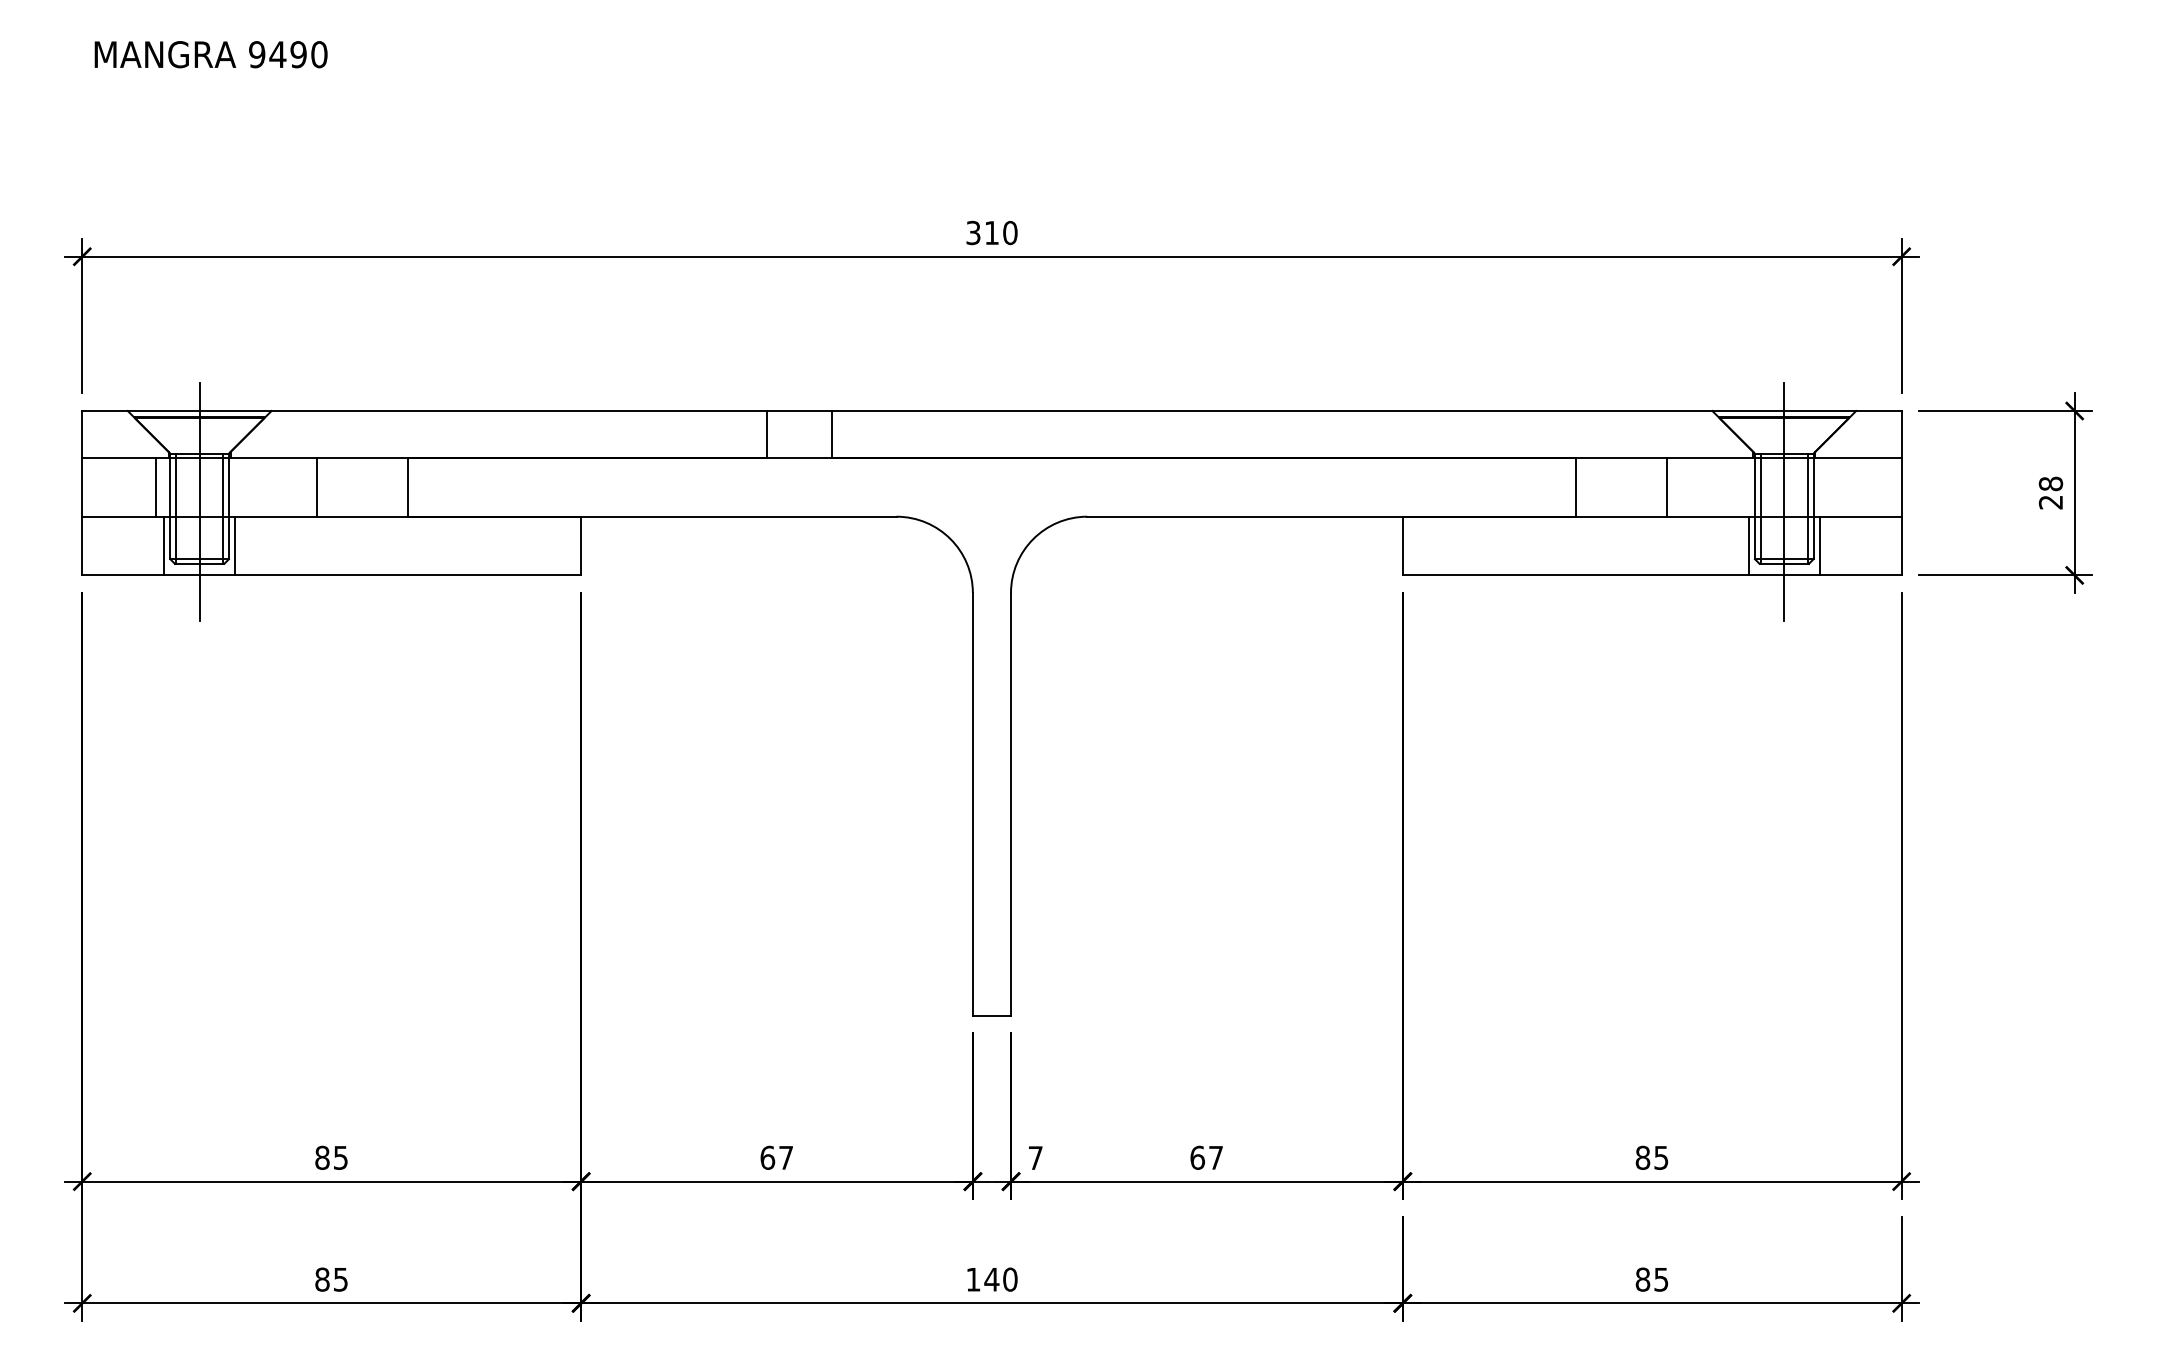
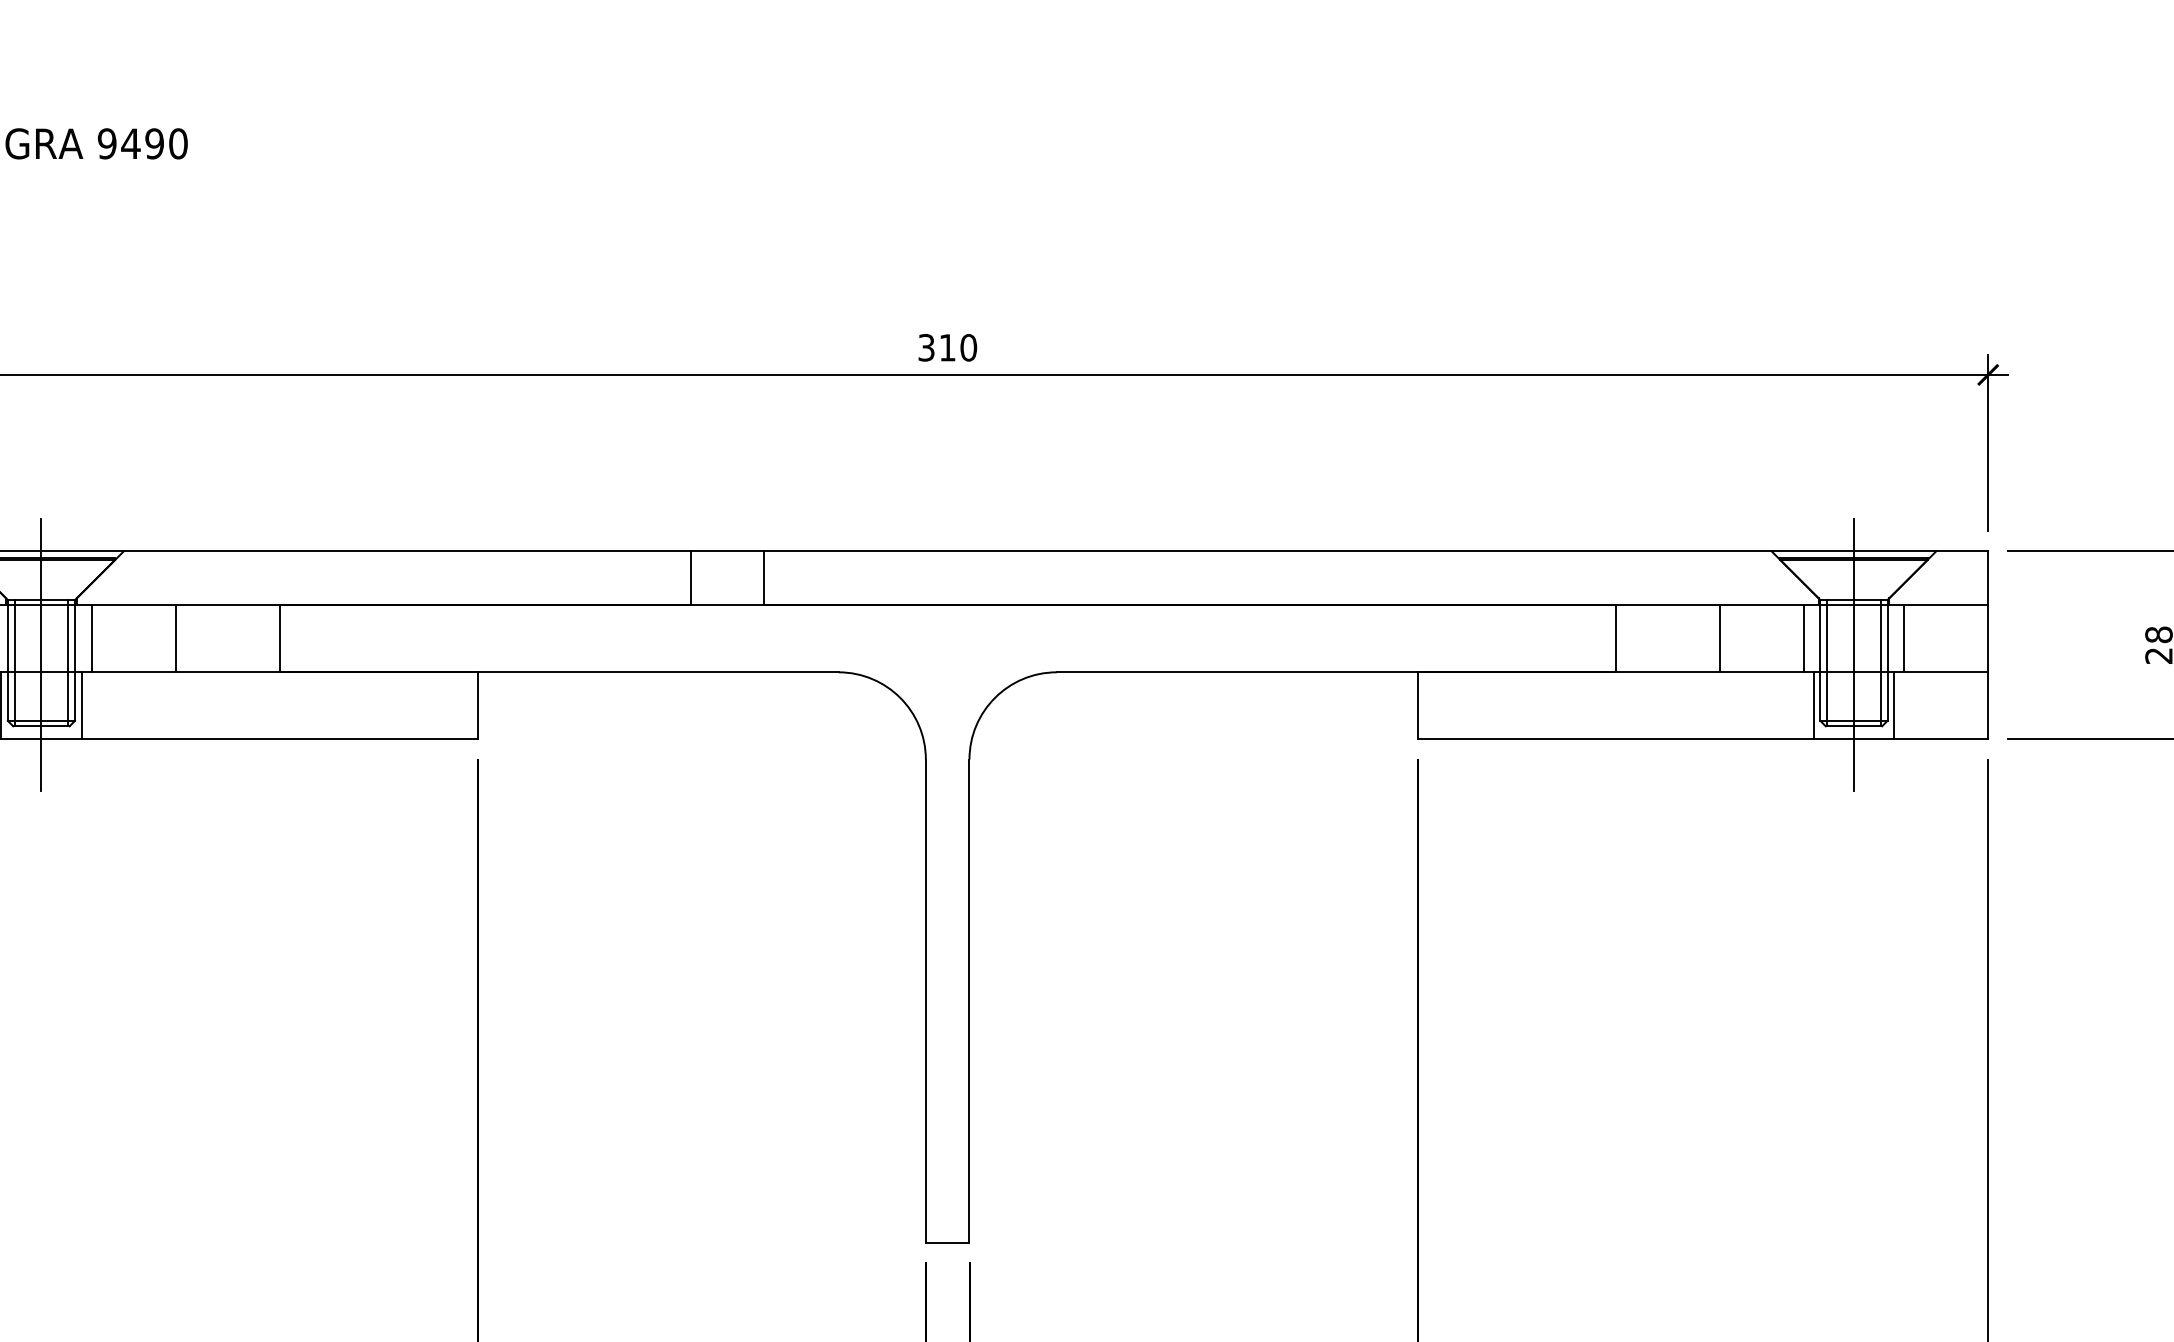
line: (243, 486) -> (91, 637), added
line: (1740, 486) -> (1803, 637), added
line: (1828, 486) -> (1904, 637), added

